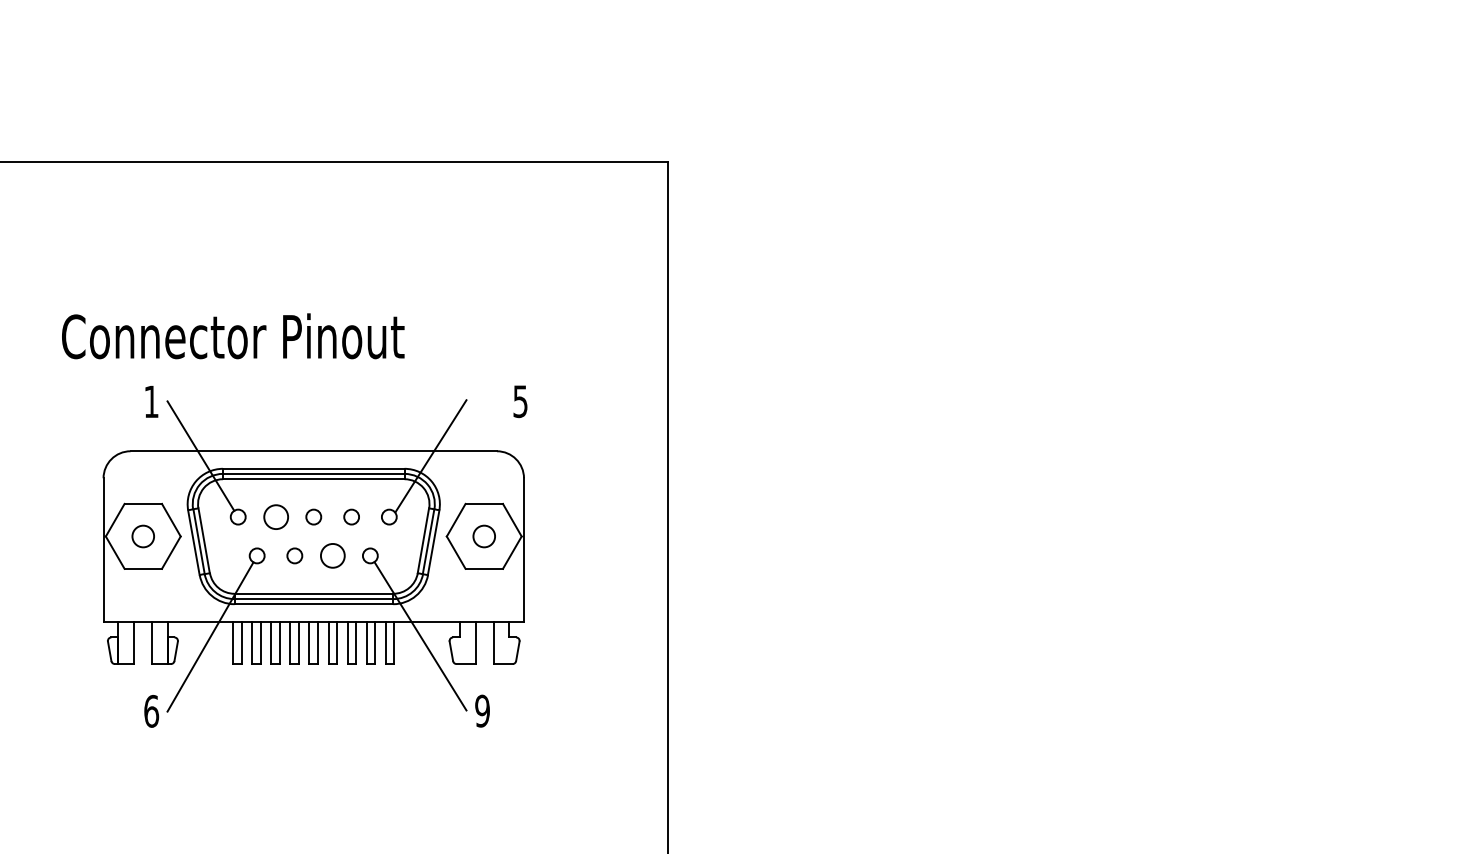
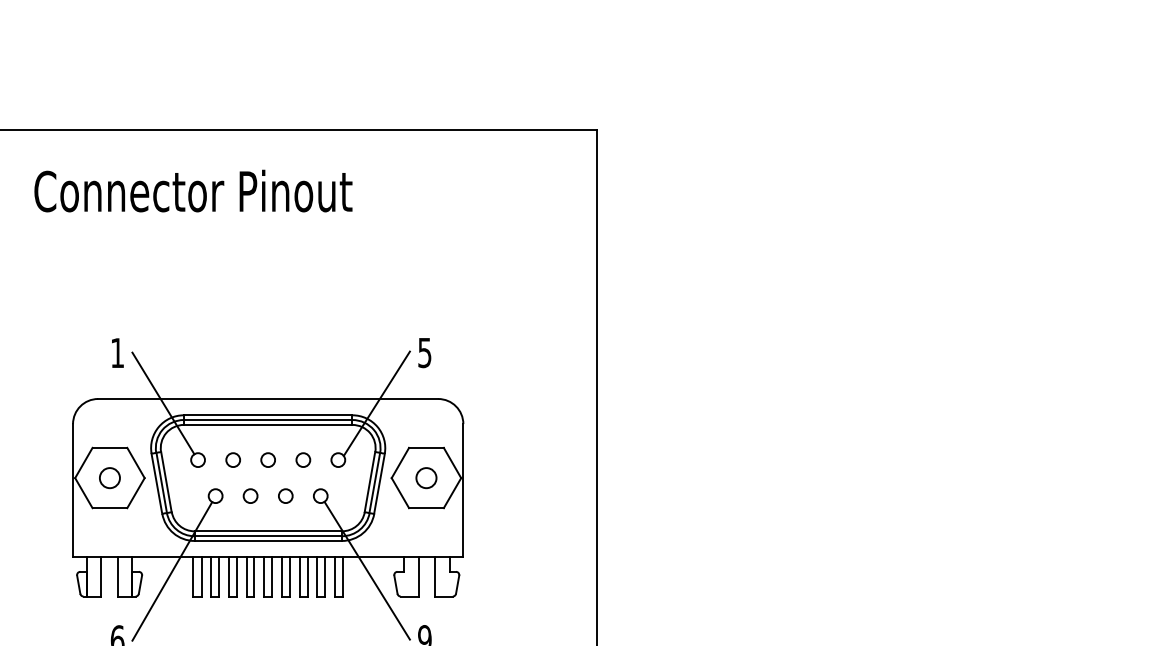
text: (233, 336) -> (193, 191), moved
text: (520, 401) -> (424, 352), moved
circle: (275, 516) -> (232, 459), size x0.62
circle: (332, 555) -> (285, 495), size x0.62

